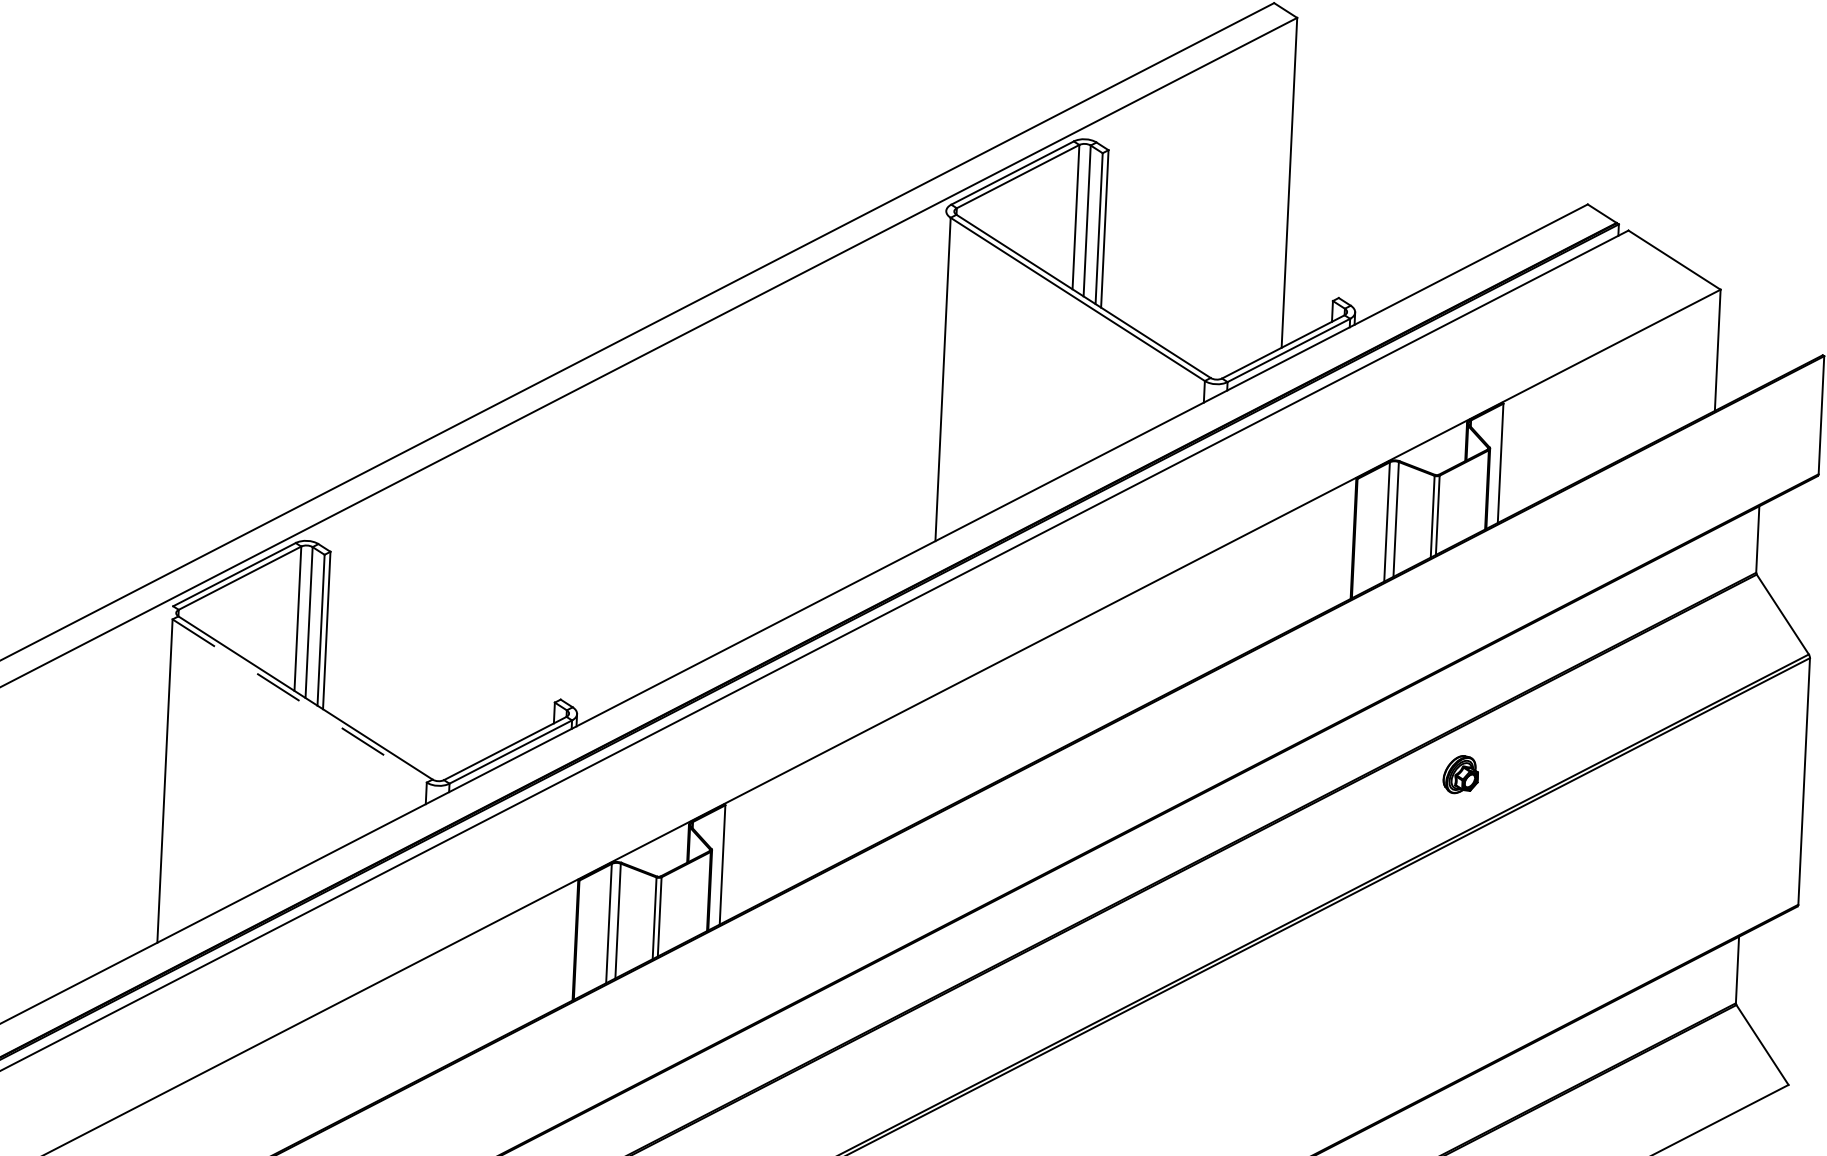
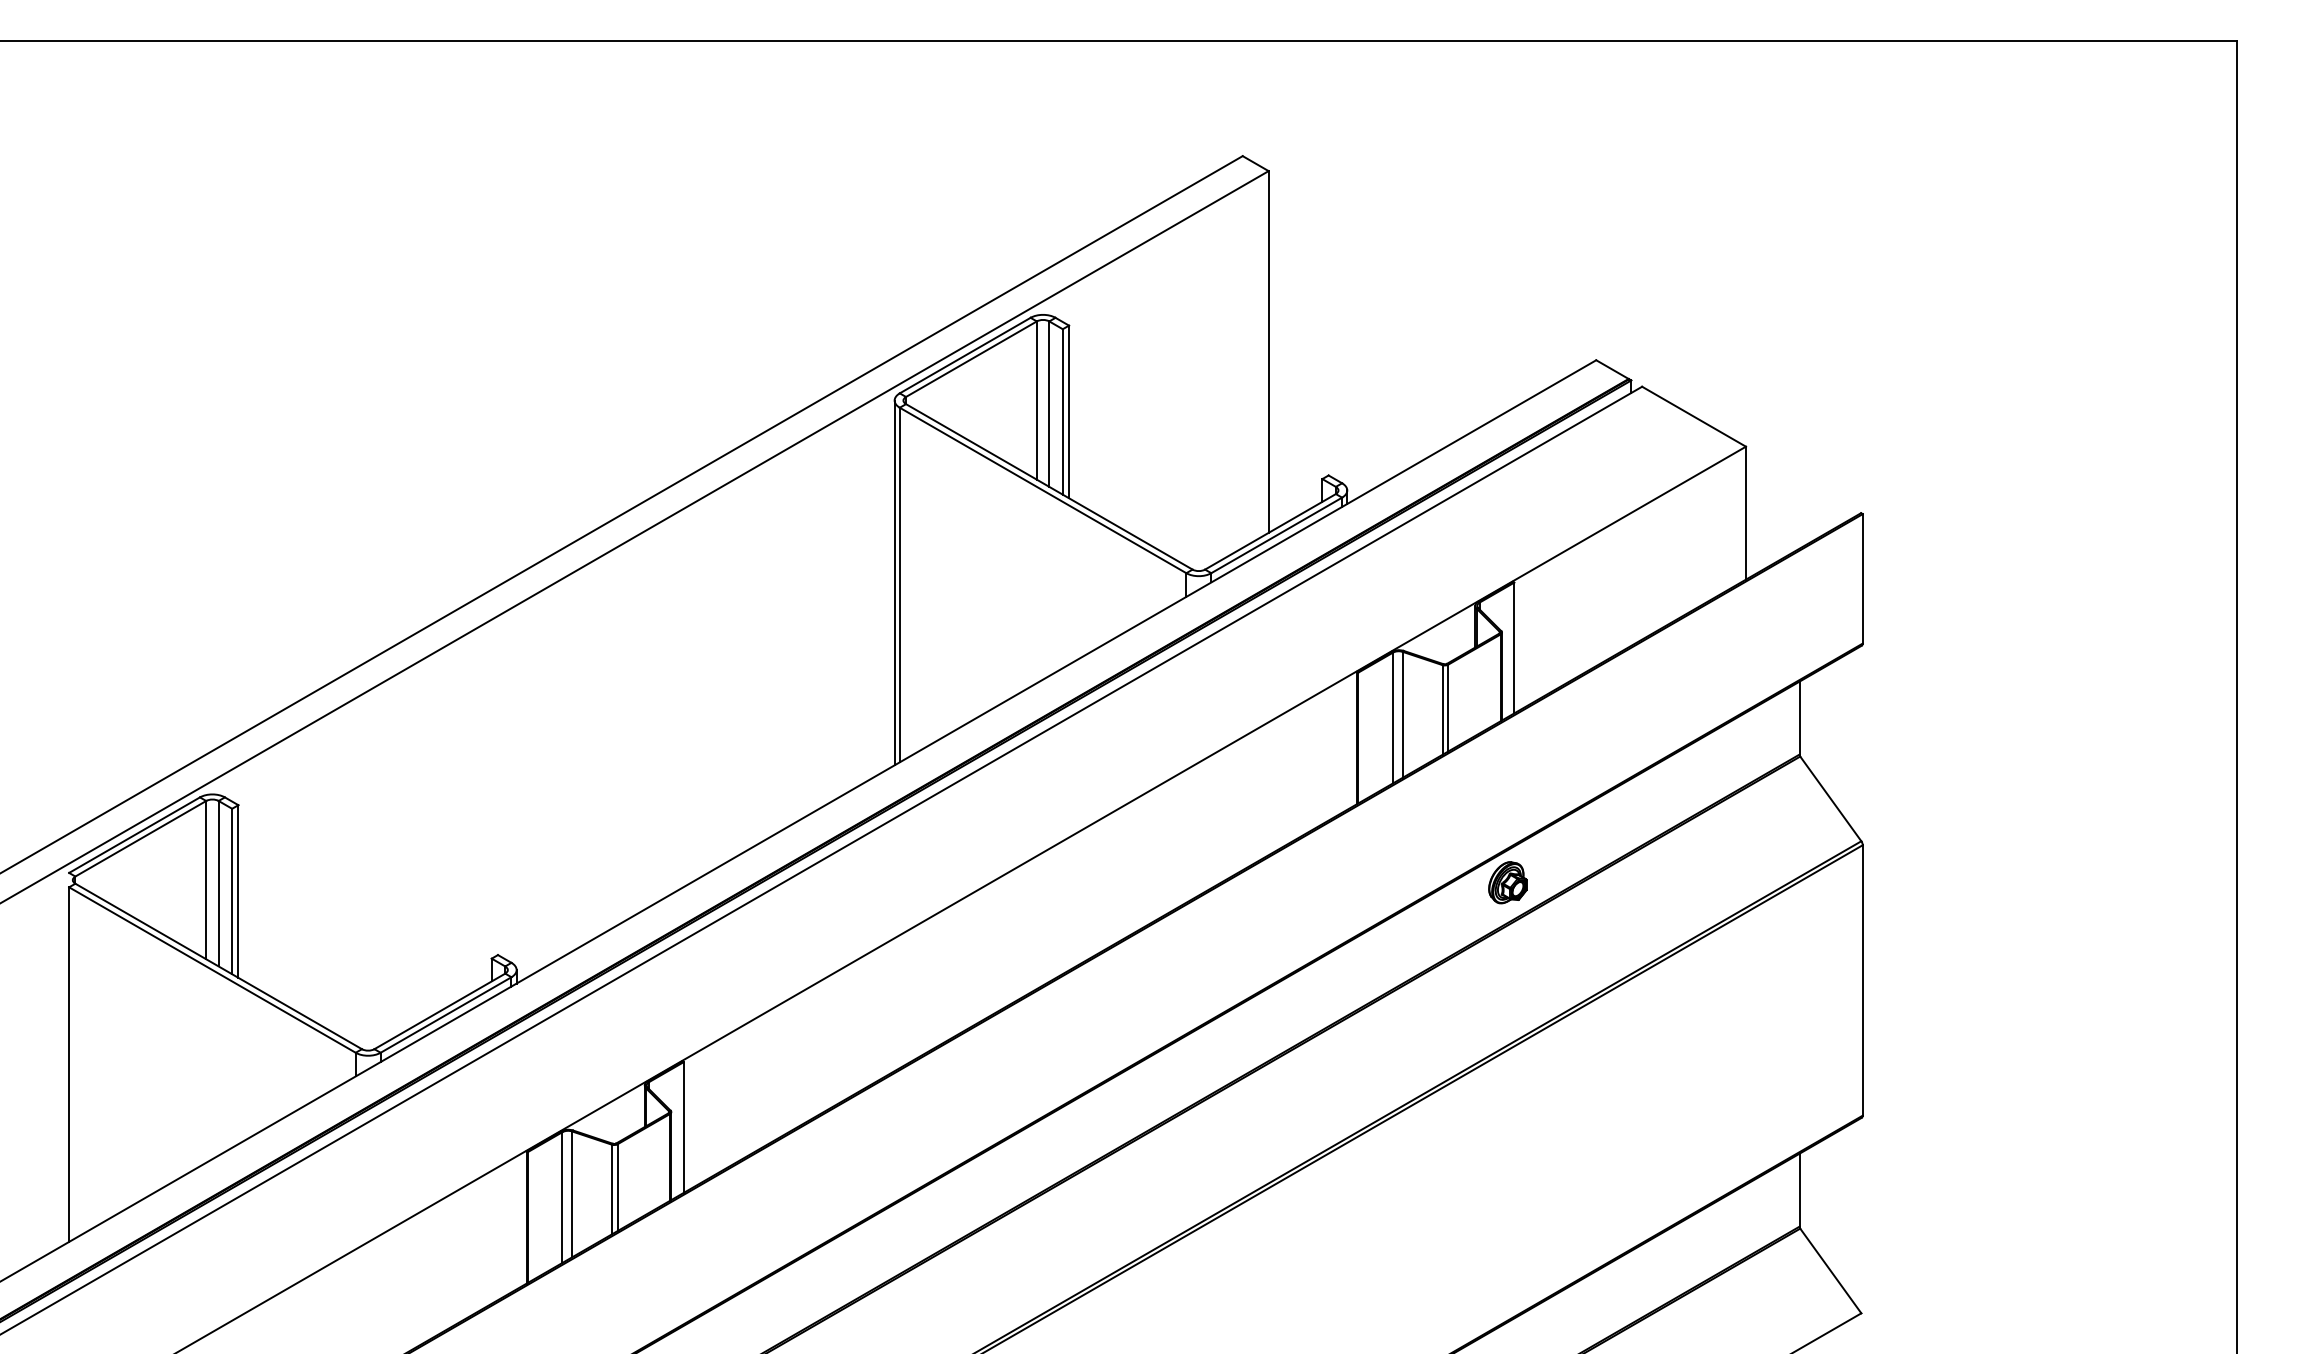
line: (938, 376) -> (894, 582), added
line: (299, 701) -> (212, 970), dashed -> solid
part: (1460, 774) -> (1507, 882), moved

